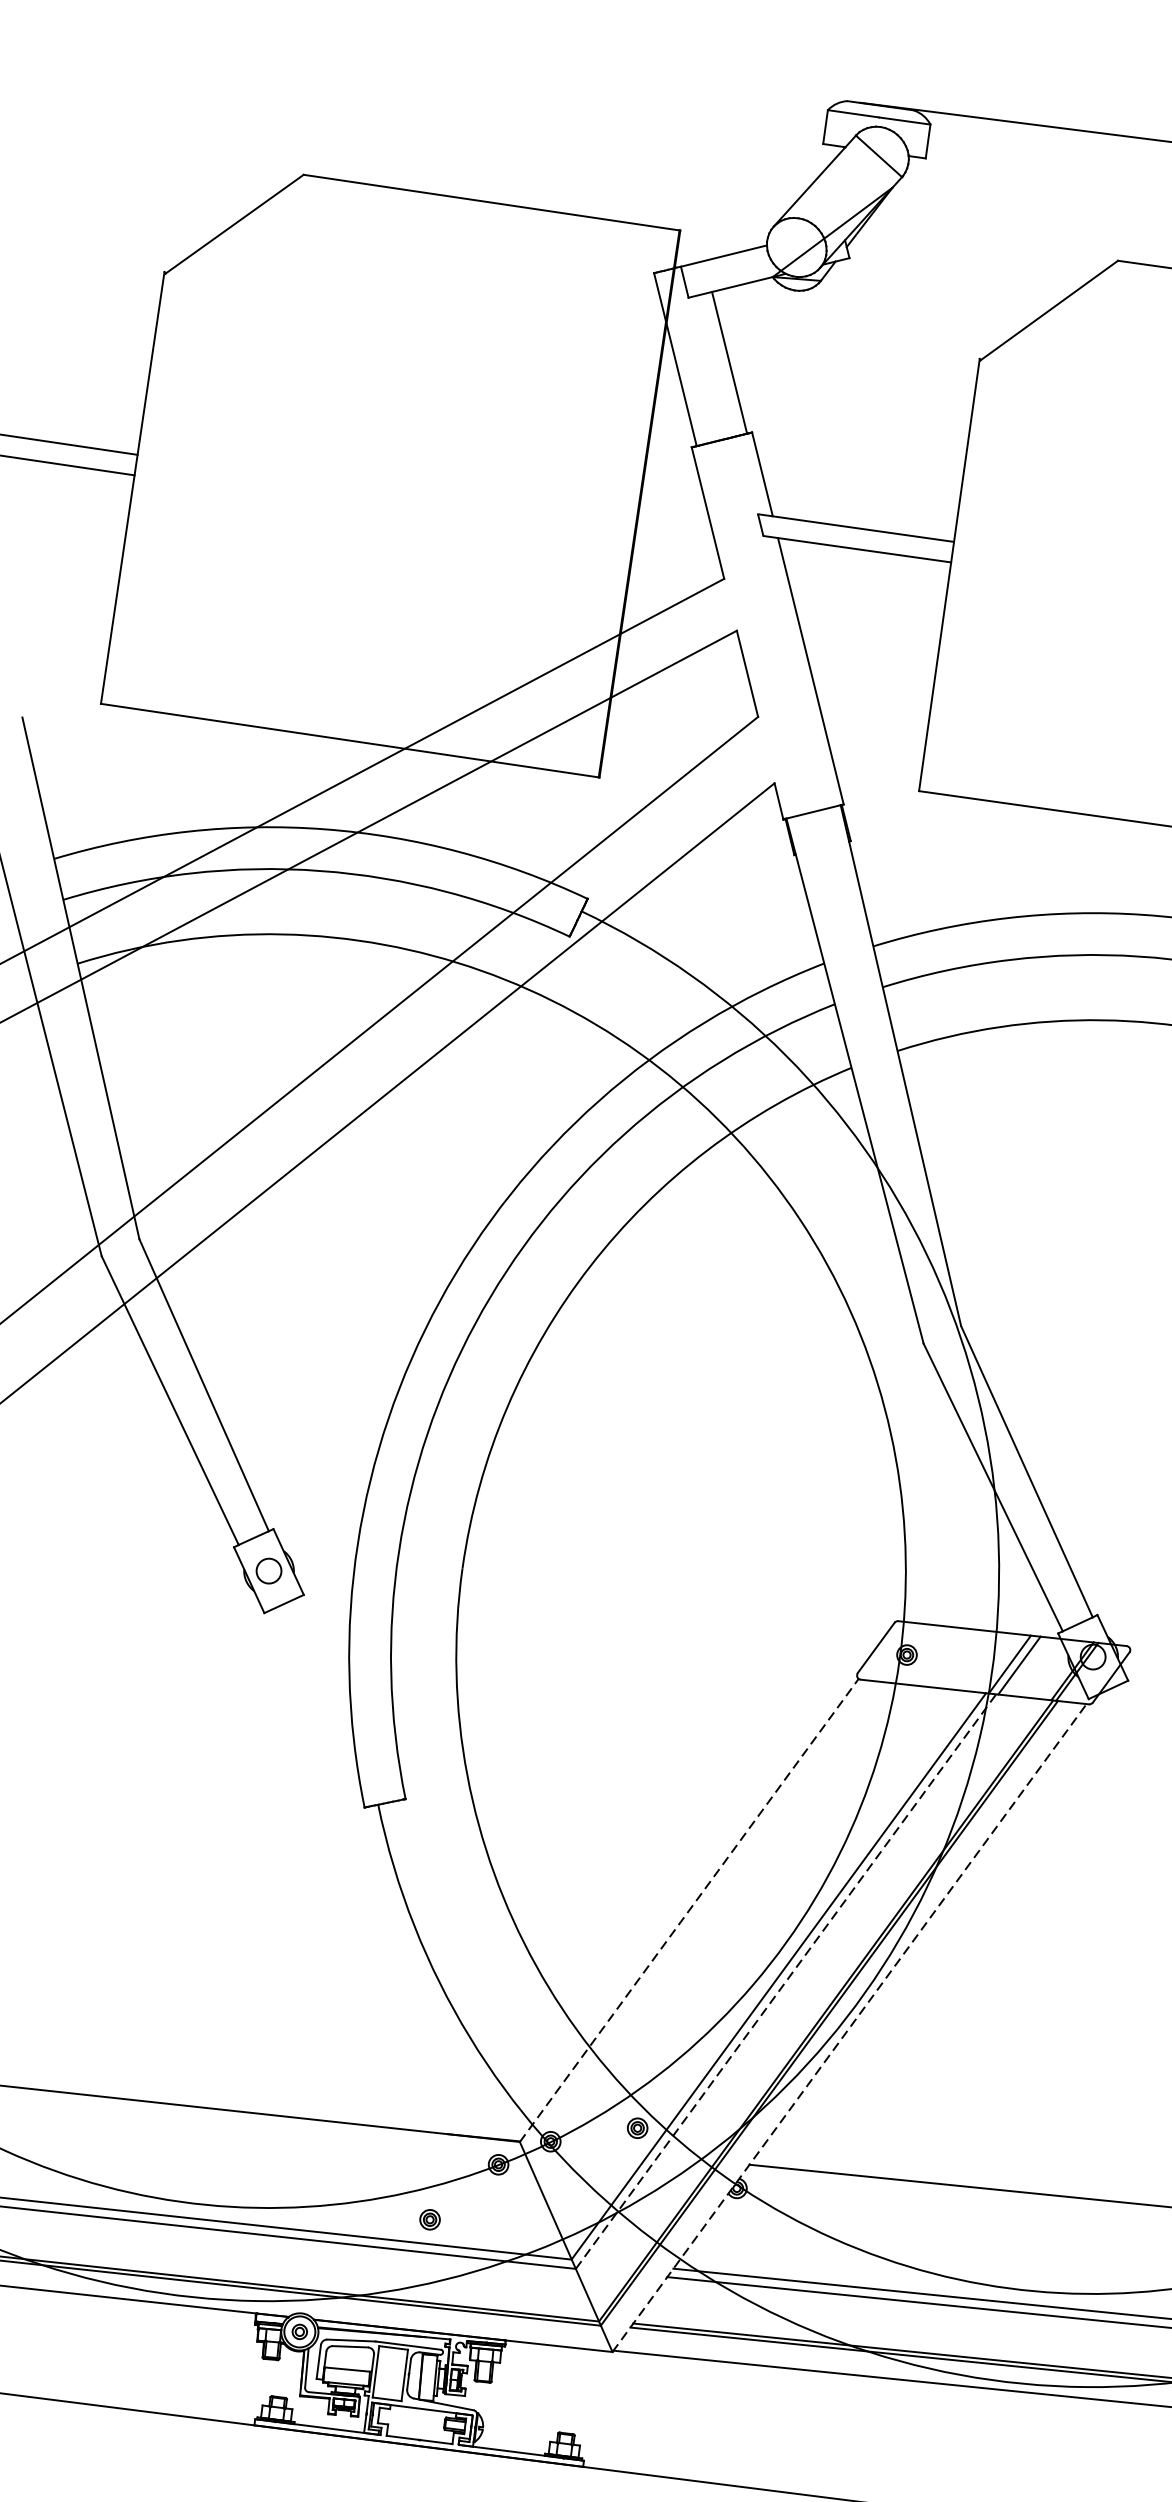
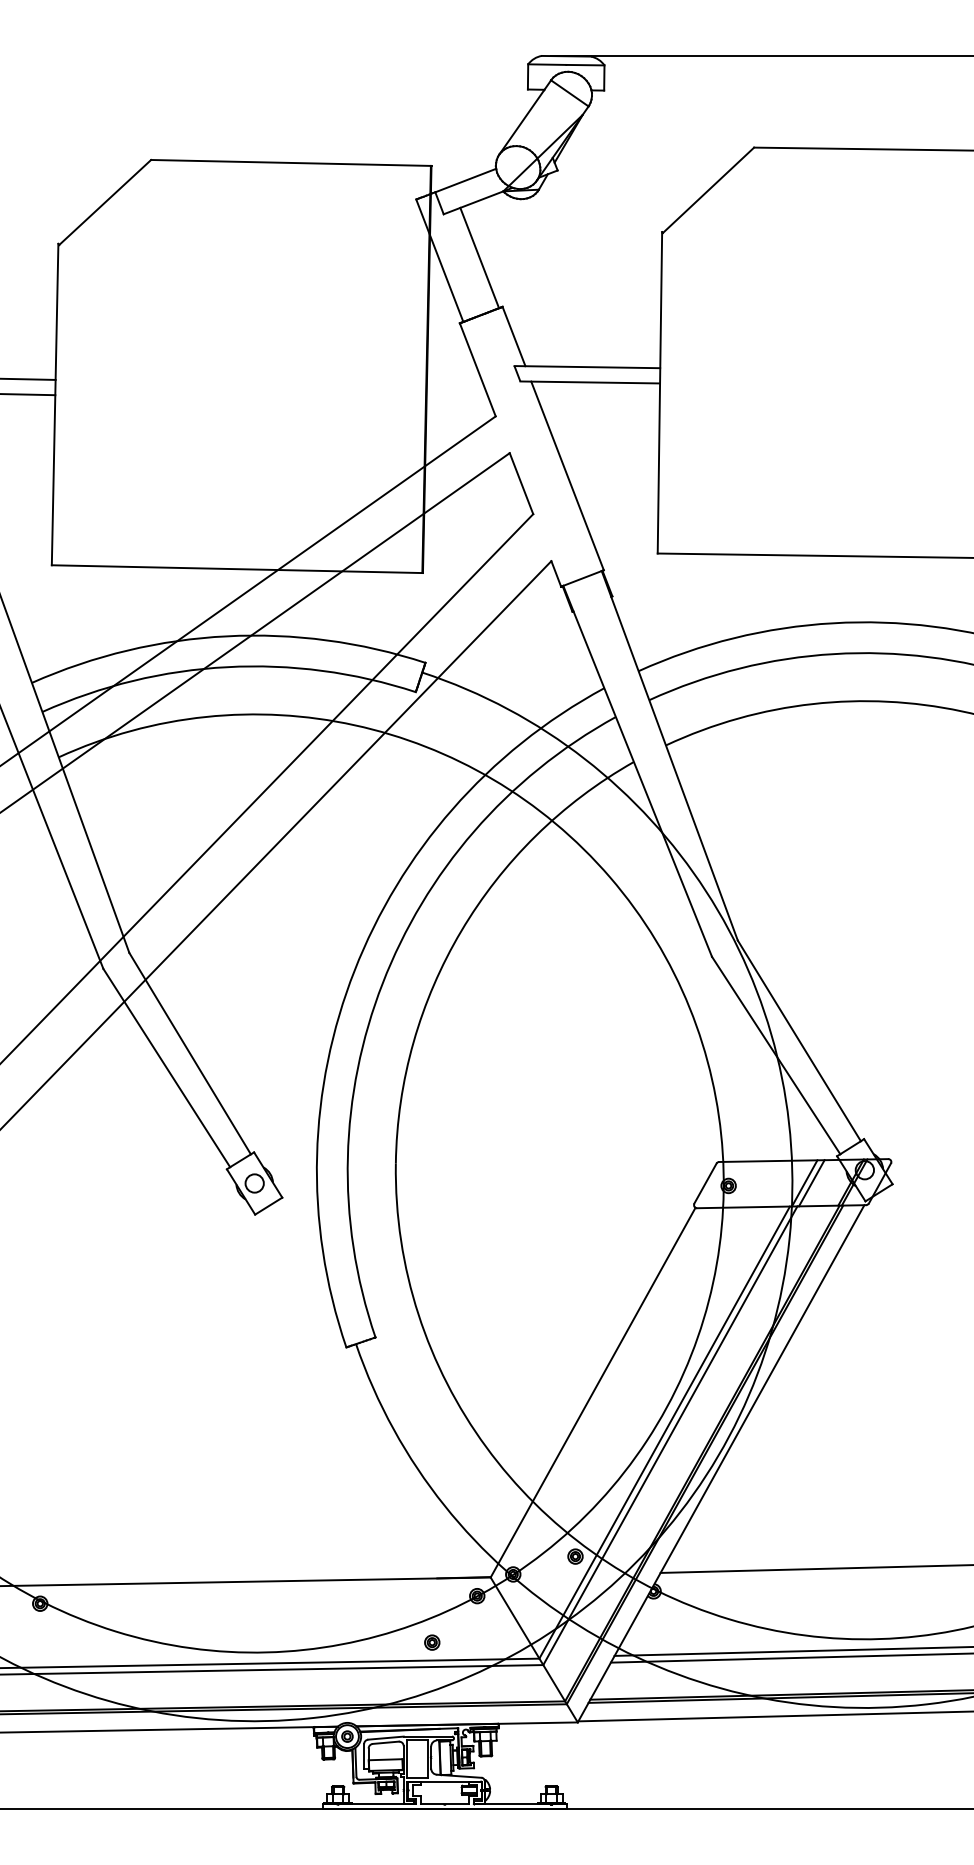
line: (689, 1910) -> (593, 1392), dashed -> solid
line: (786, 1981) -> (670, 1435), dashed -> solid
line: (850, 2027) -> (721, 1463), dashed -> solid

